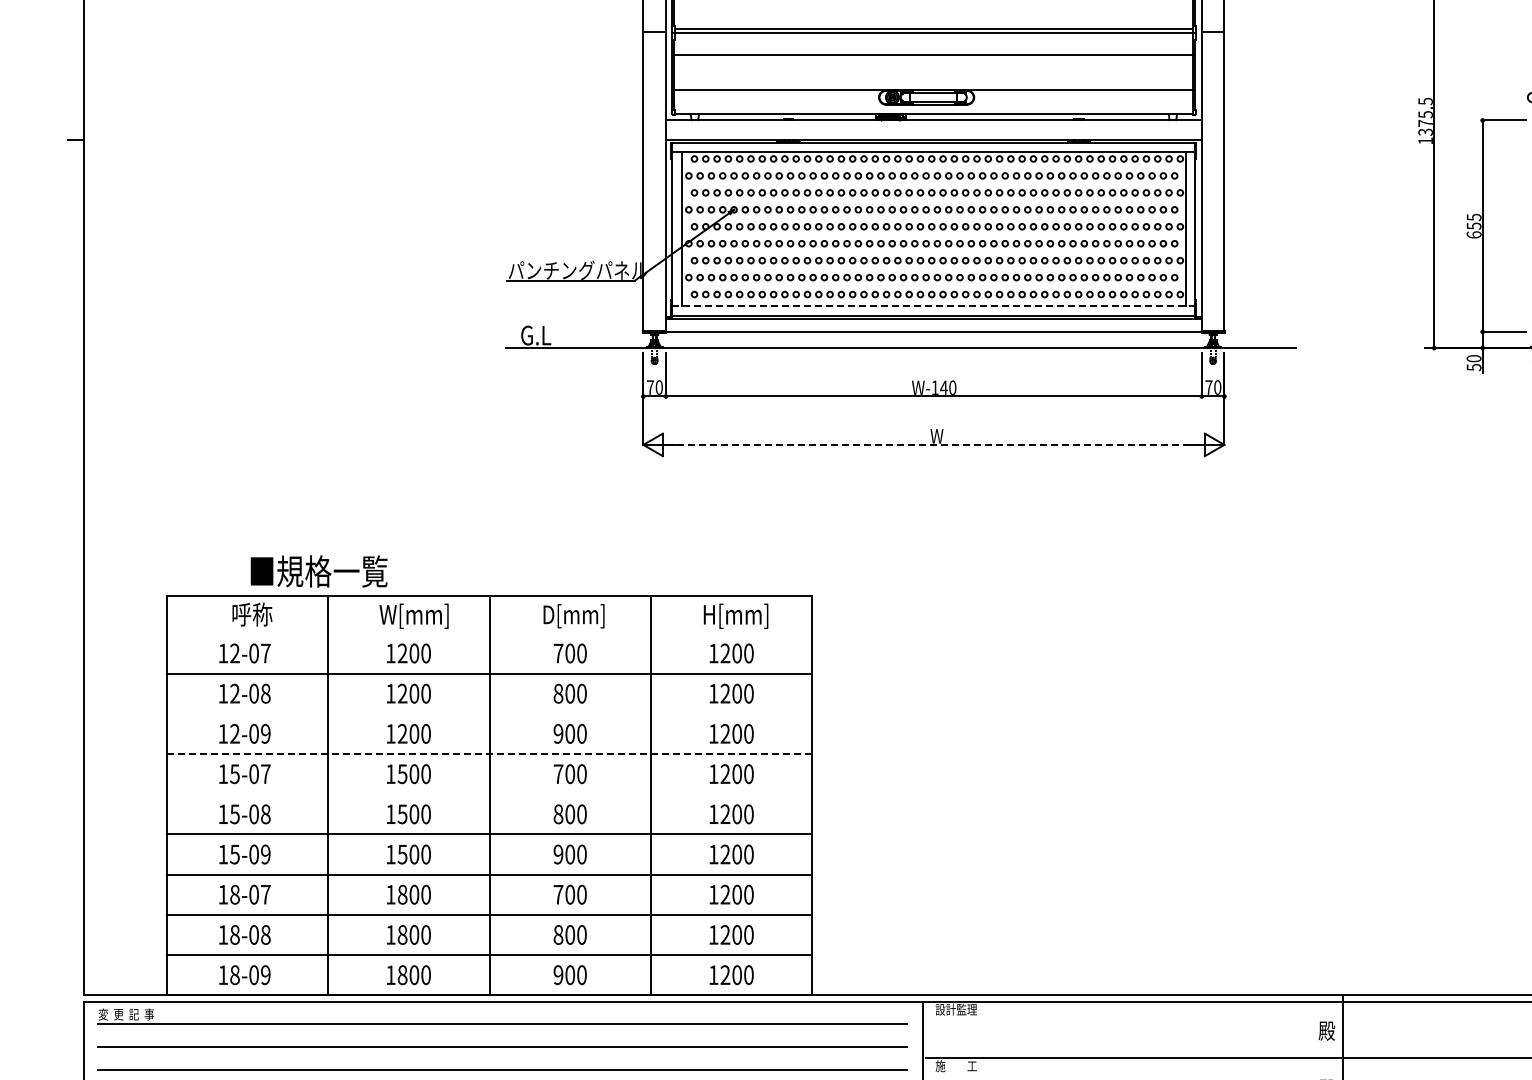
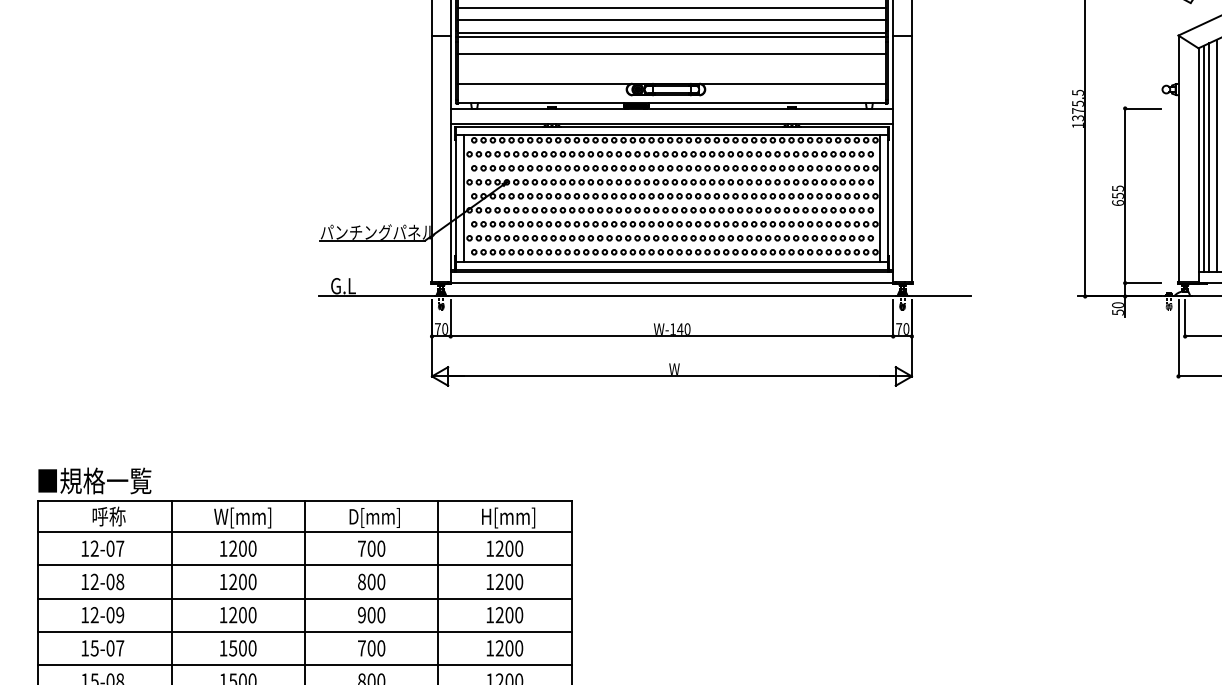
line: (933, 13) -> (671, 20), added
line: (934, 306) -> (672, 262), dashed -> solid
line: (933, 444) -> (671, 376), dashed -> solid
text: (318, 571) -> (94, 481), moved
line: (489, 633) -> (304, 532), added
line: (489, 713) -> (304, 598), added
line: (489, 754) -> (304, 632), dashed -> solid
line: (489, 794) -> (304, 665), added

